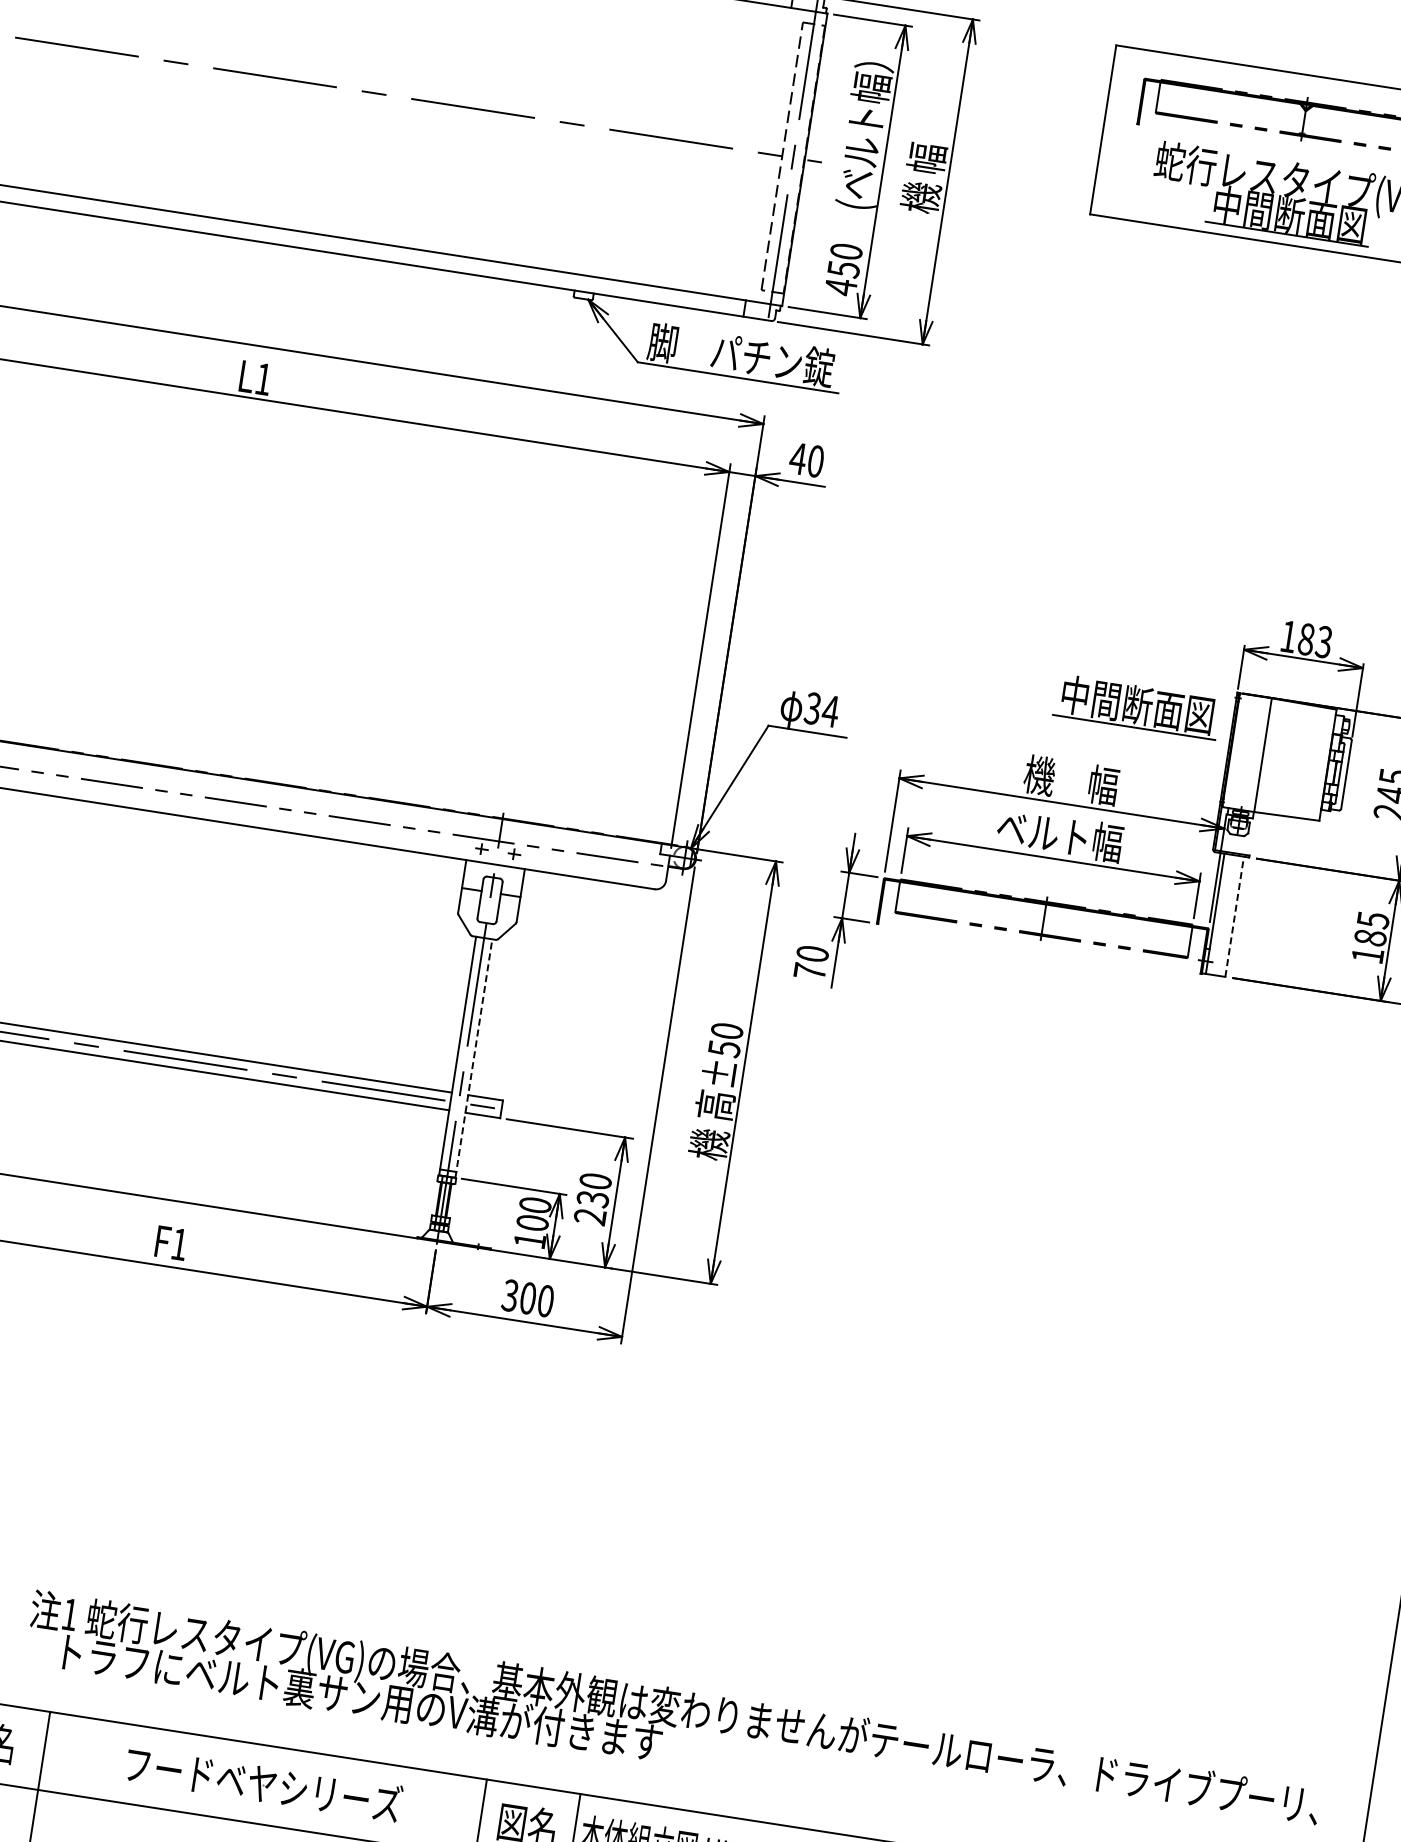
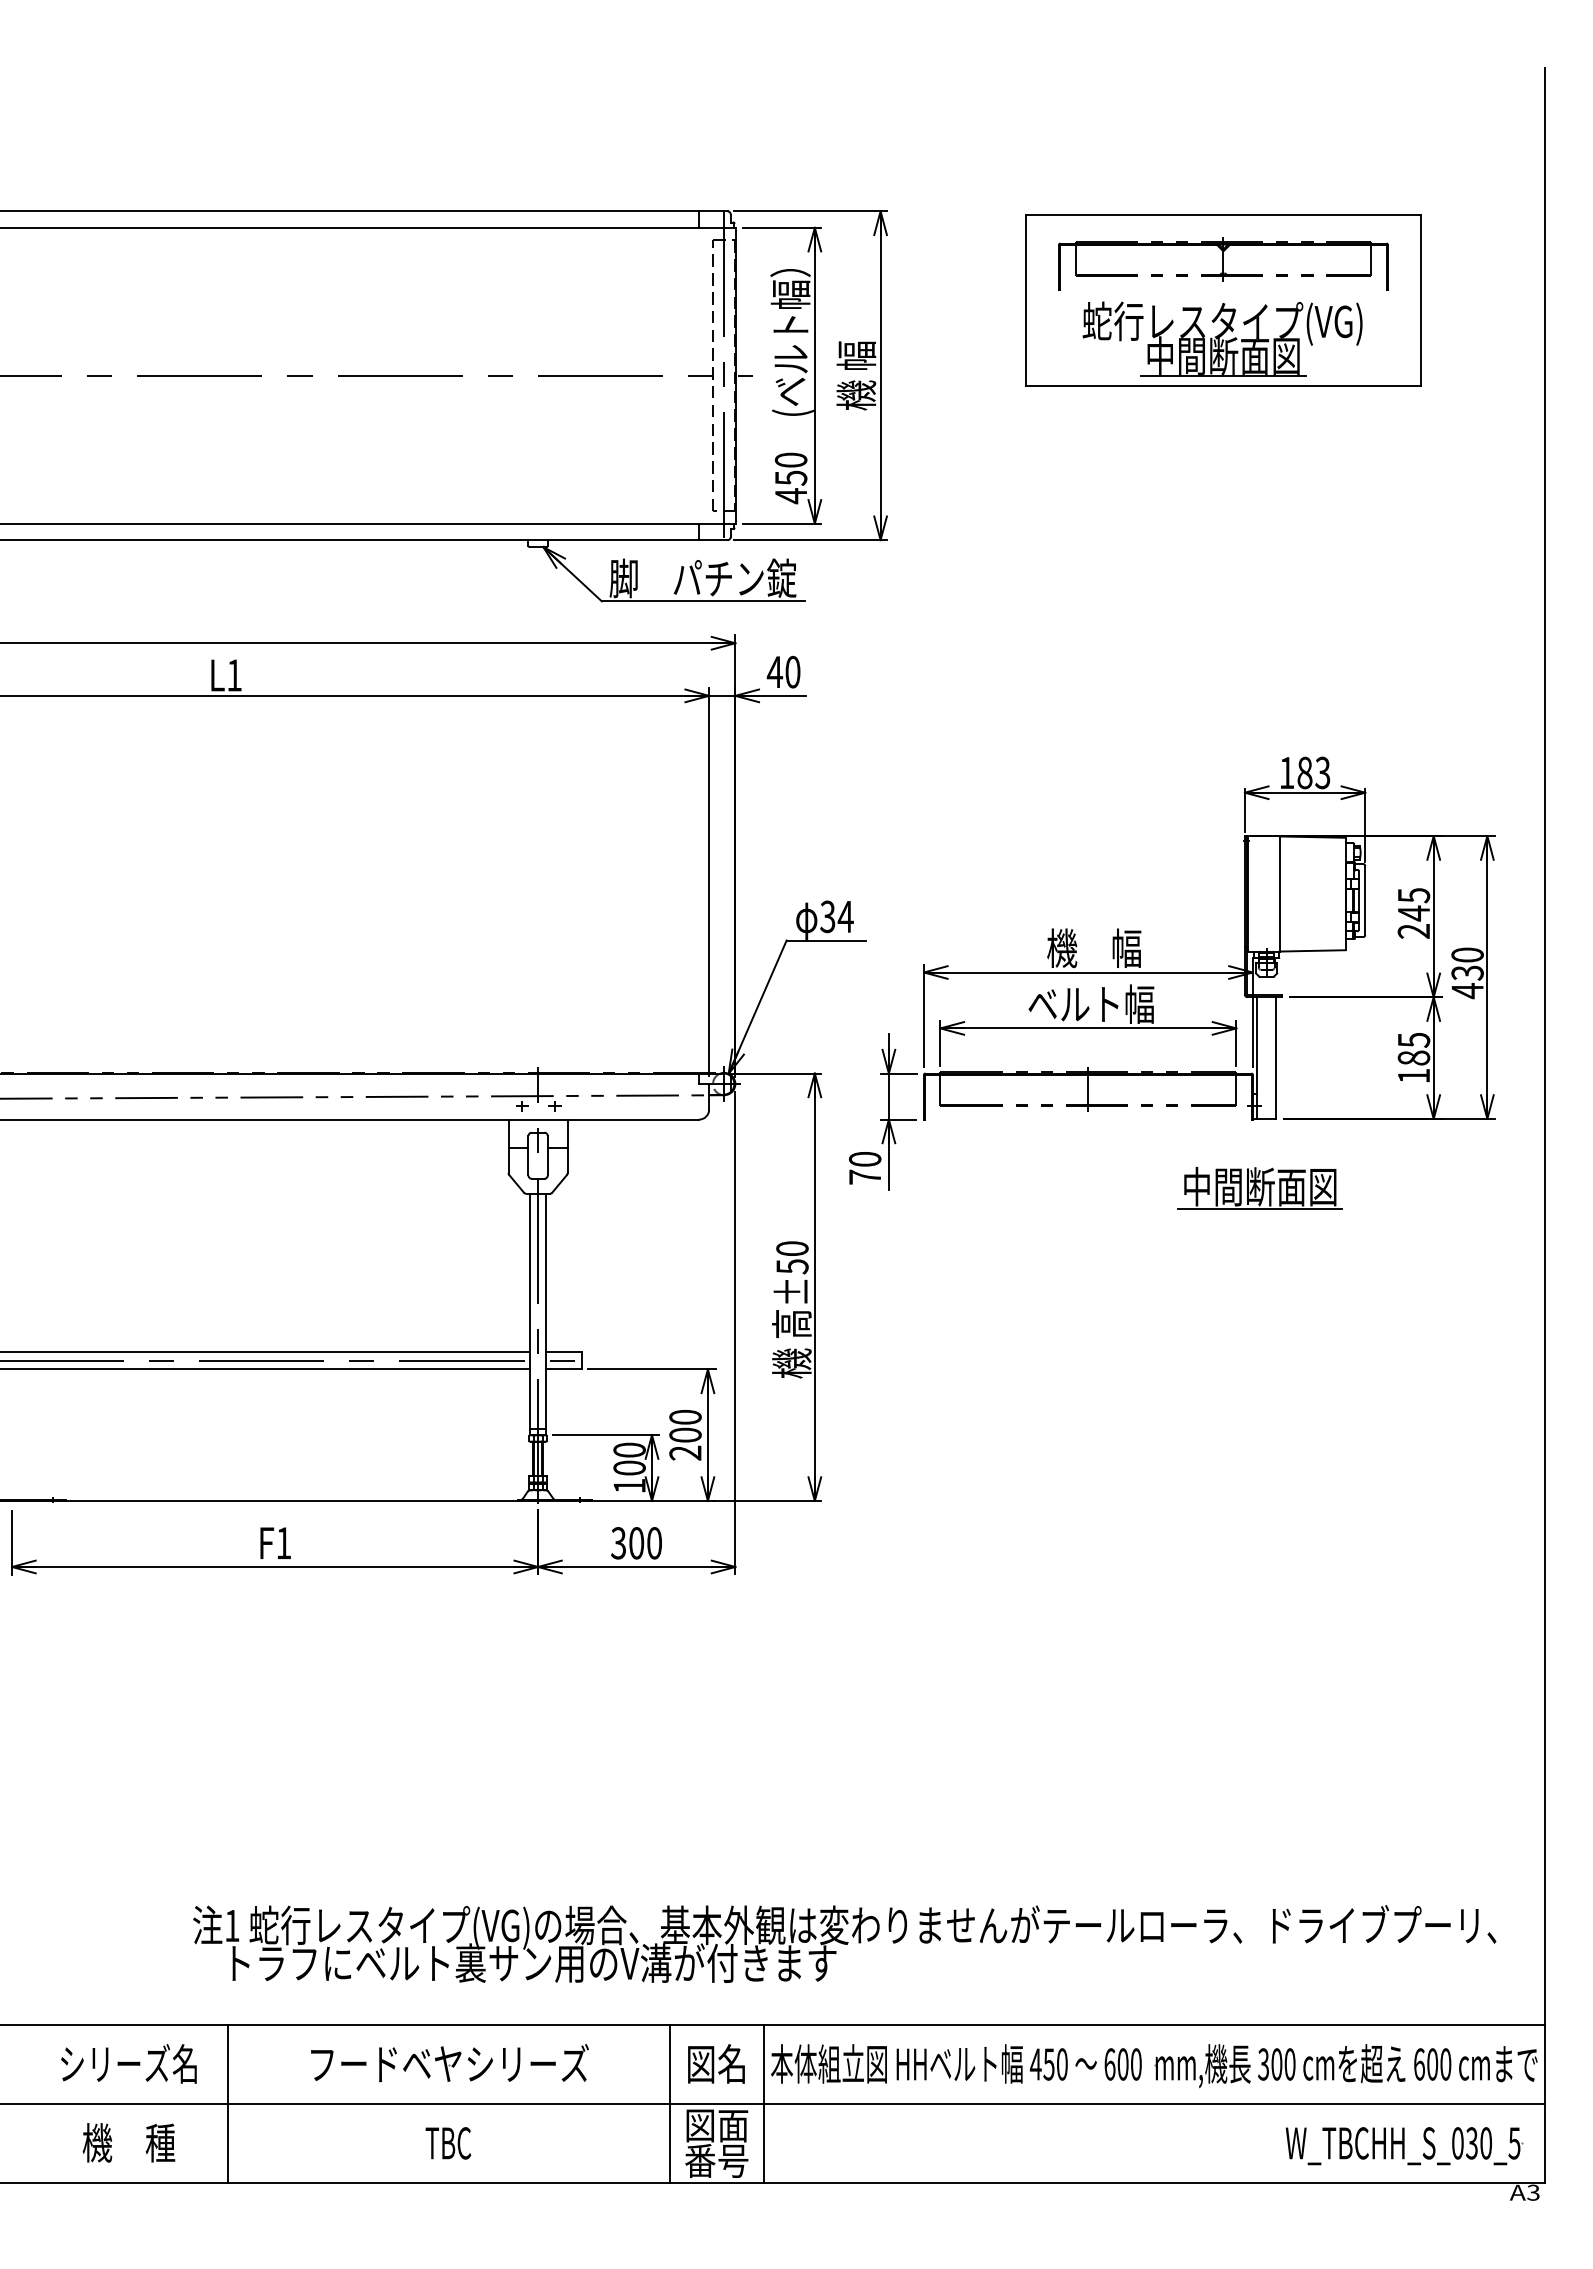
part: (1136, 706) -> (1259, 1188), moved
line: (1234, 917) -> (1276, 1058), dashed -> solid
line: (474, 1058) -> (546, 1314), dashed -> solid
text: (593, 1198) -> (685, 1434), 230 -> 200

